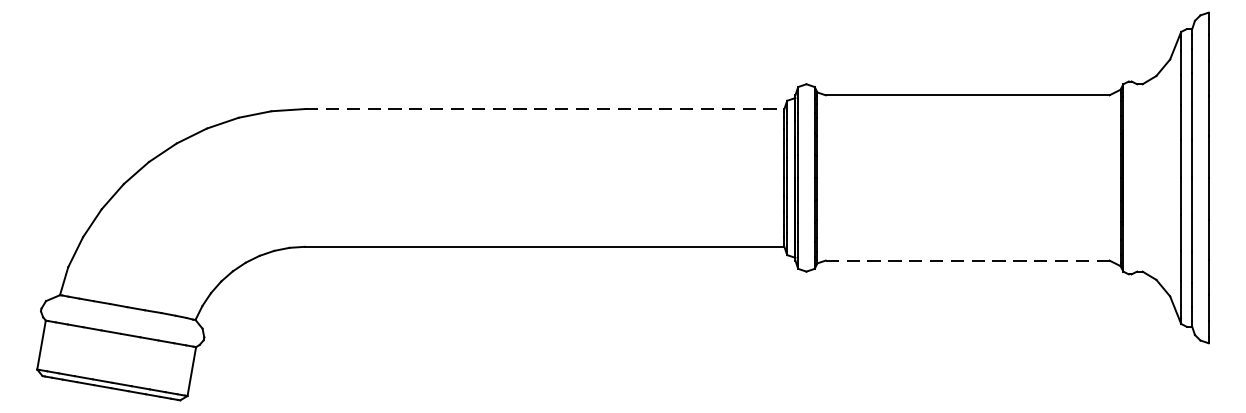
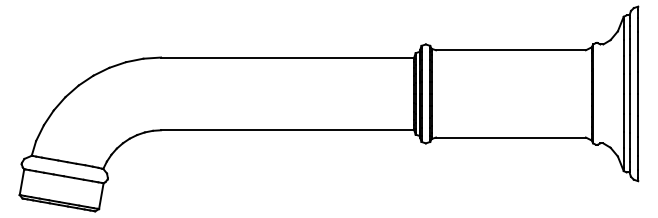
line: (544, 108) -> (287, 57), dashed -> solid
line: (966, 260) -> (510, 137), dashed -> solid

